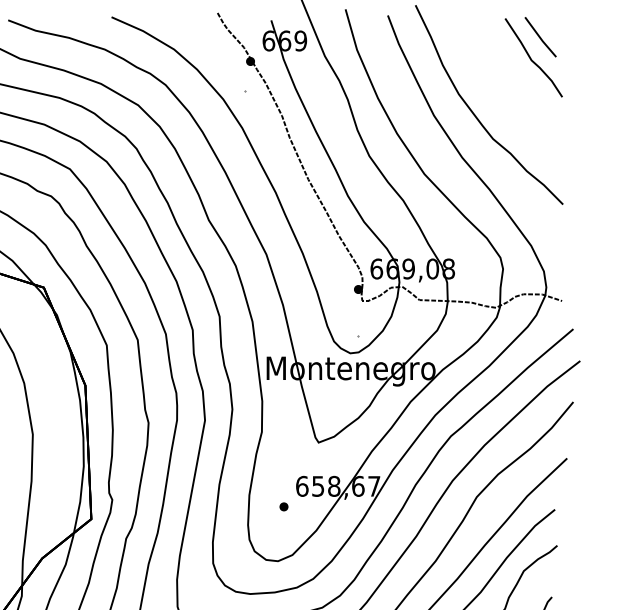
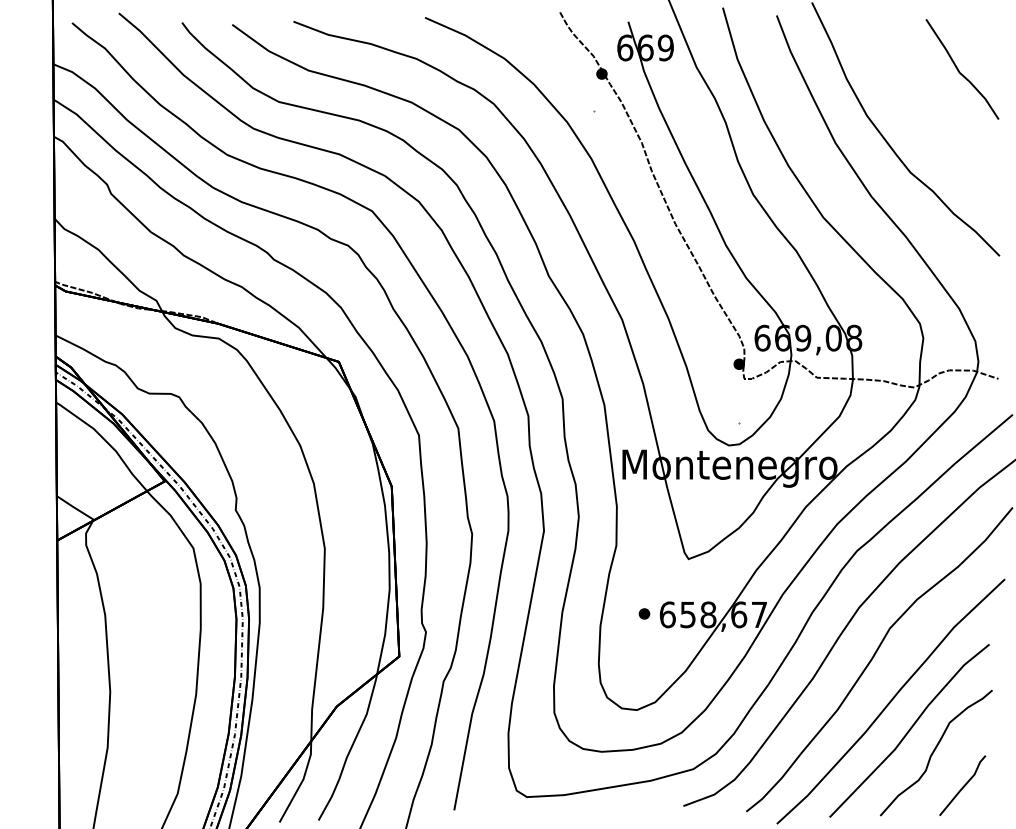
line: (540, 36) -> (970, 42), removed
part: (283, 506) -> (644, 613), moved

